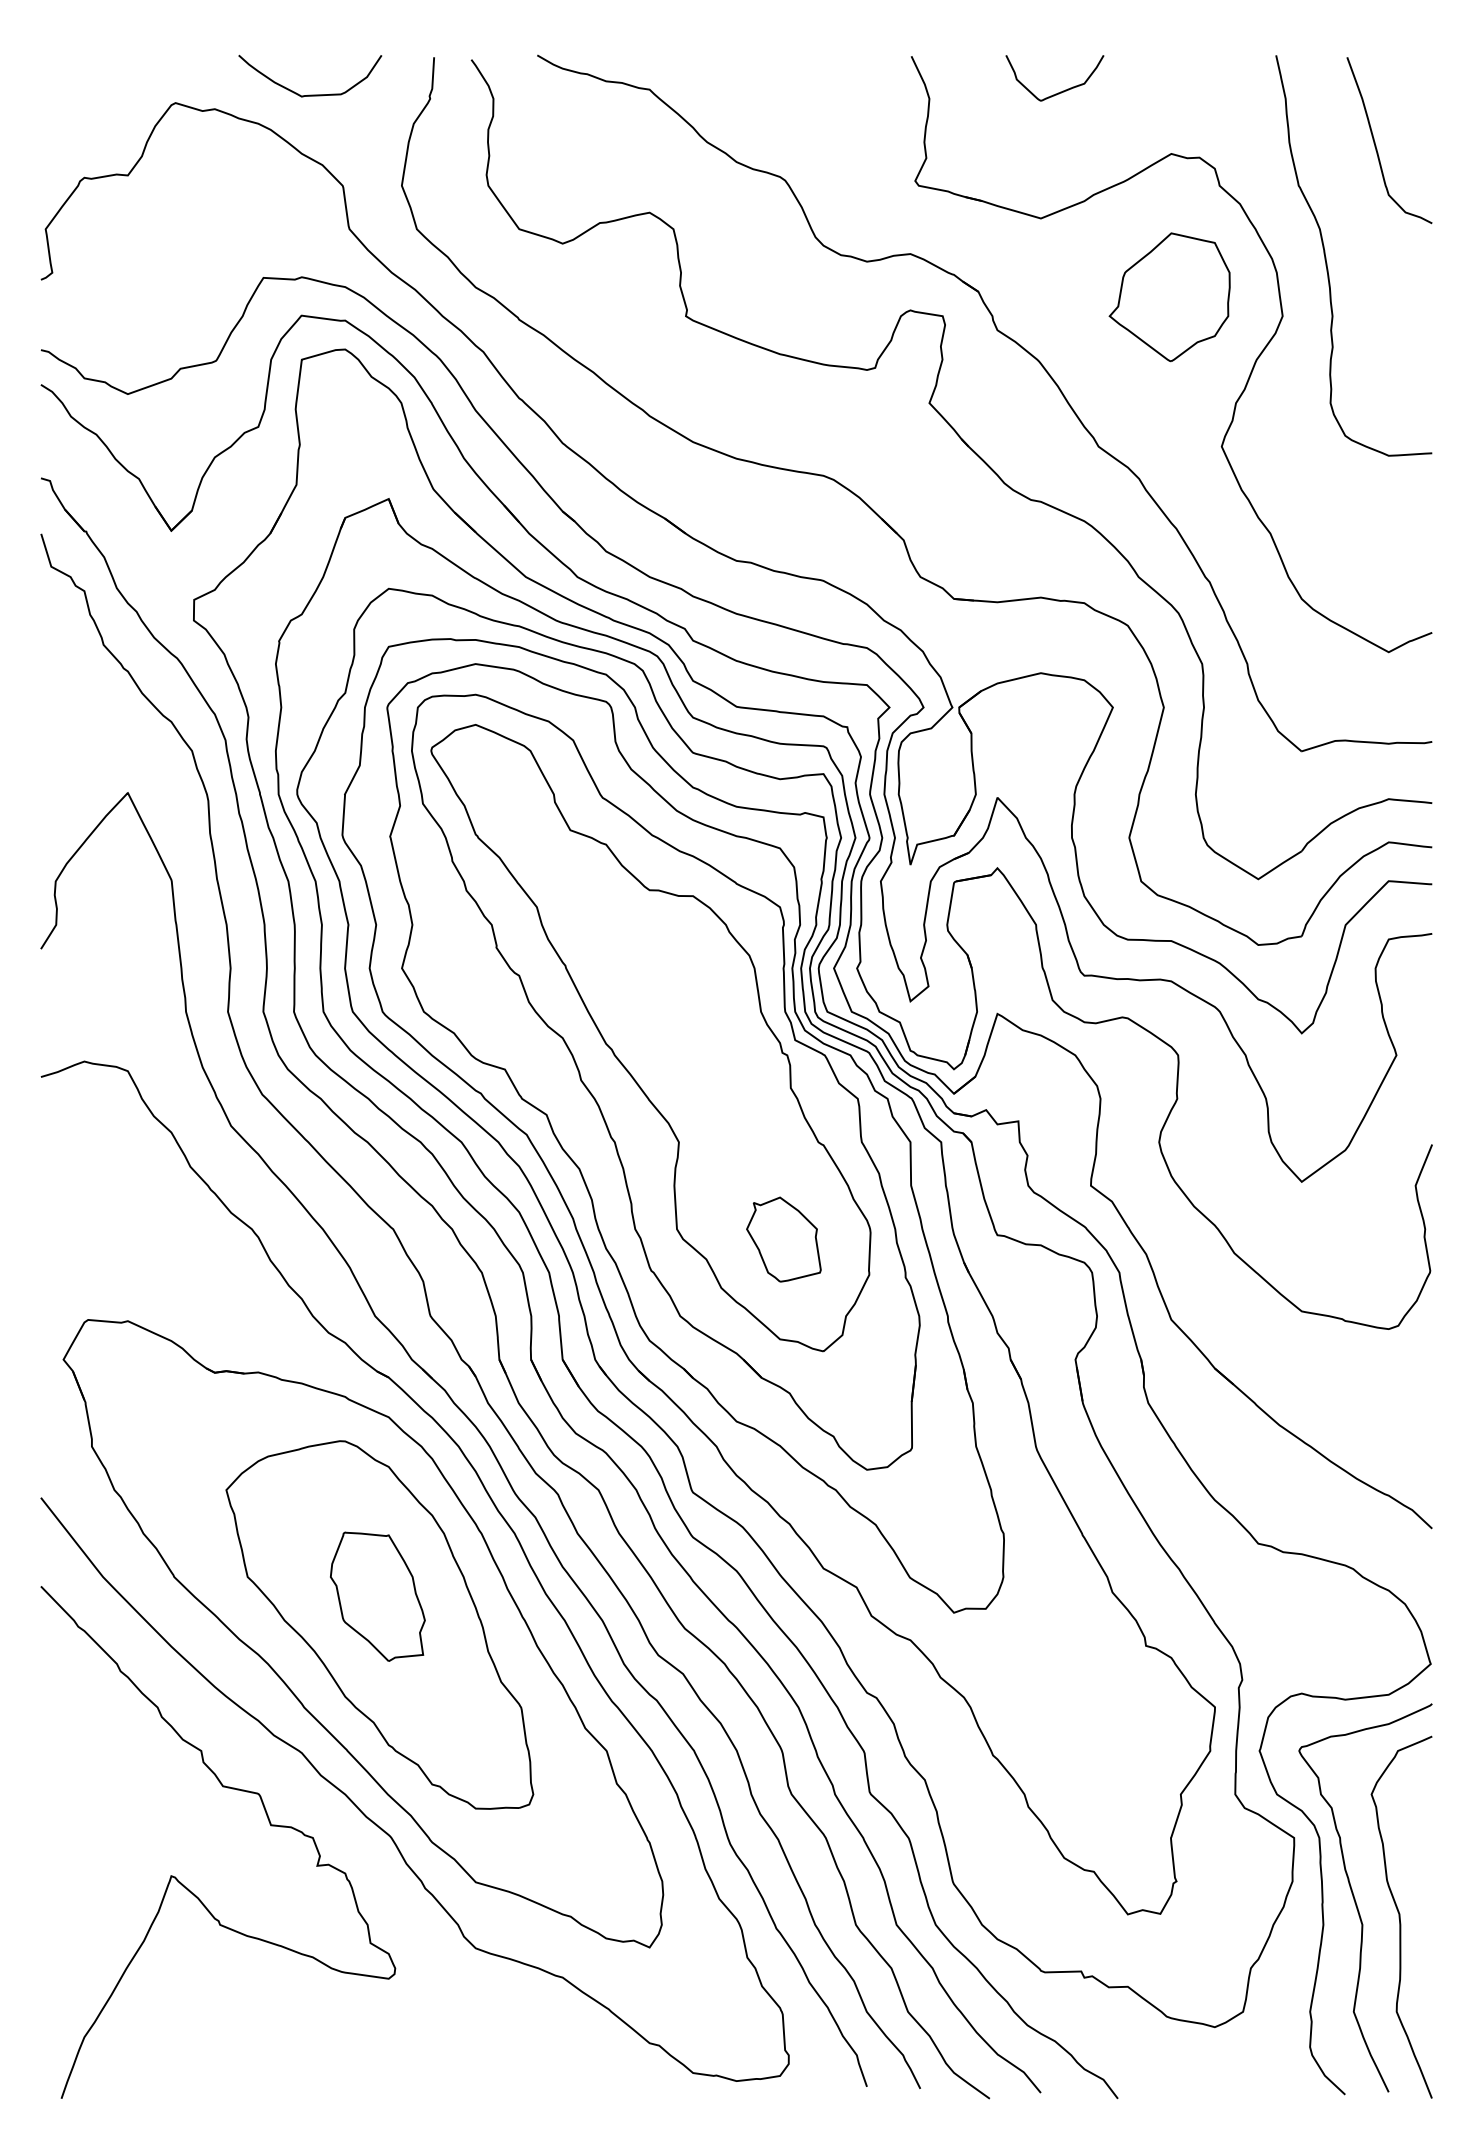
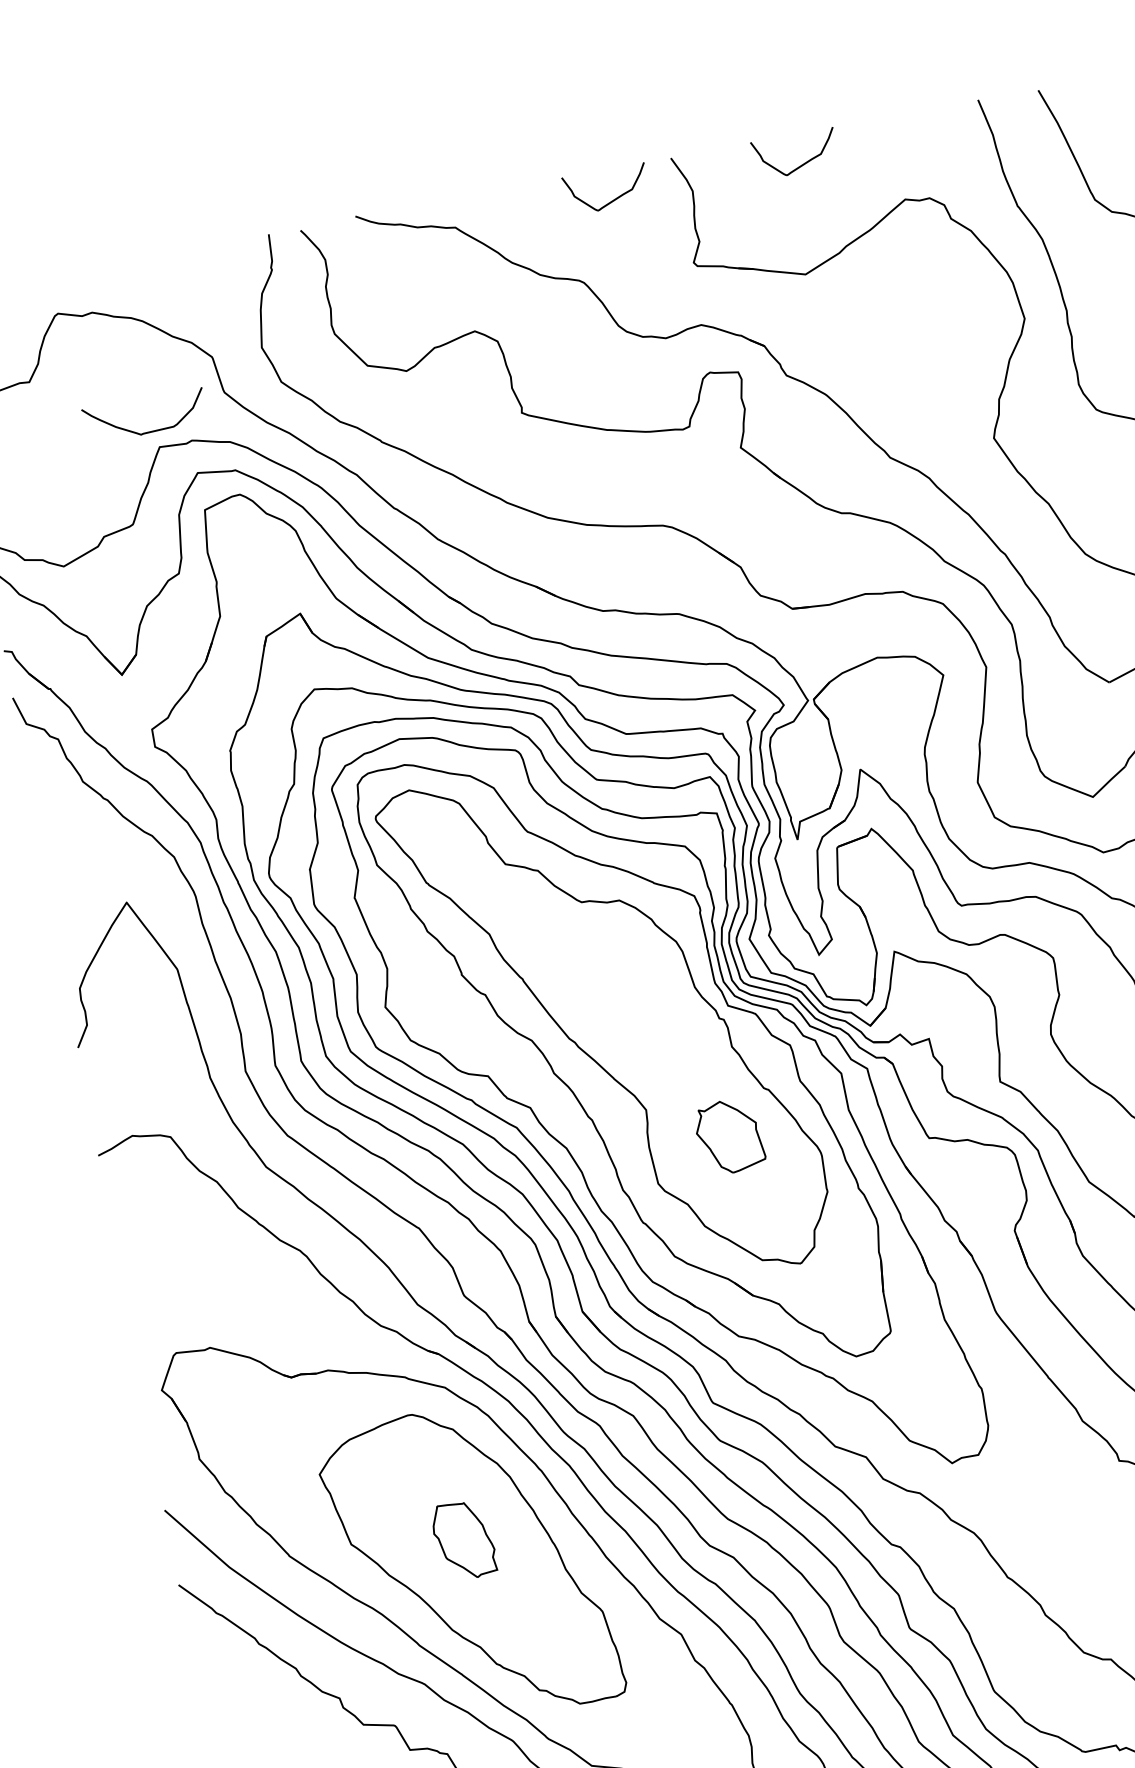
curve: (836, 91) -> (613, 199), added
curve: (310, 94) -> (148, 431), moved
part: (1169, 297) -> (926, 320), removed
part: (783, 1239) -> (729, 1136), moved
part: (377, 1596) -> (463, 1540), size x0.7

